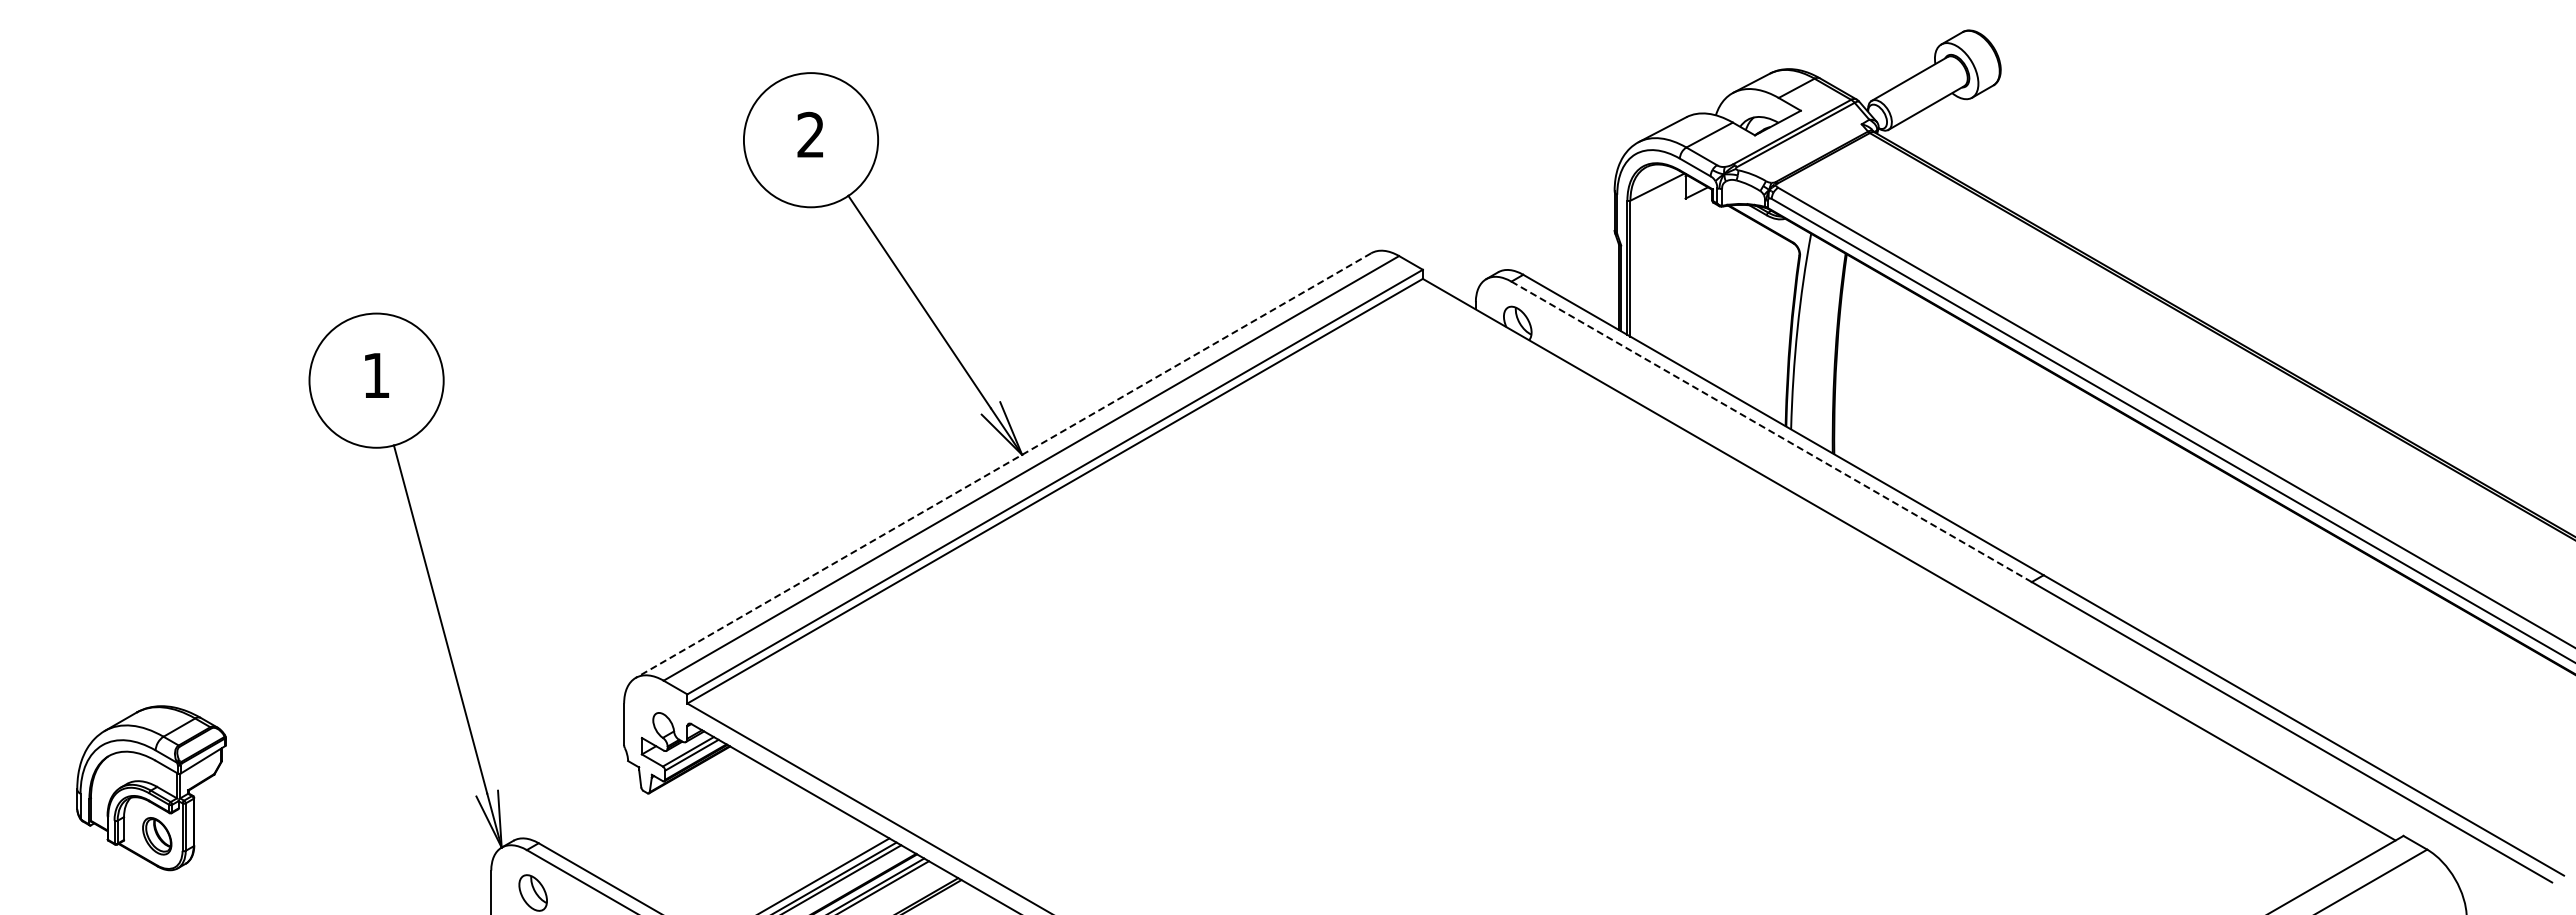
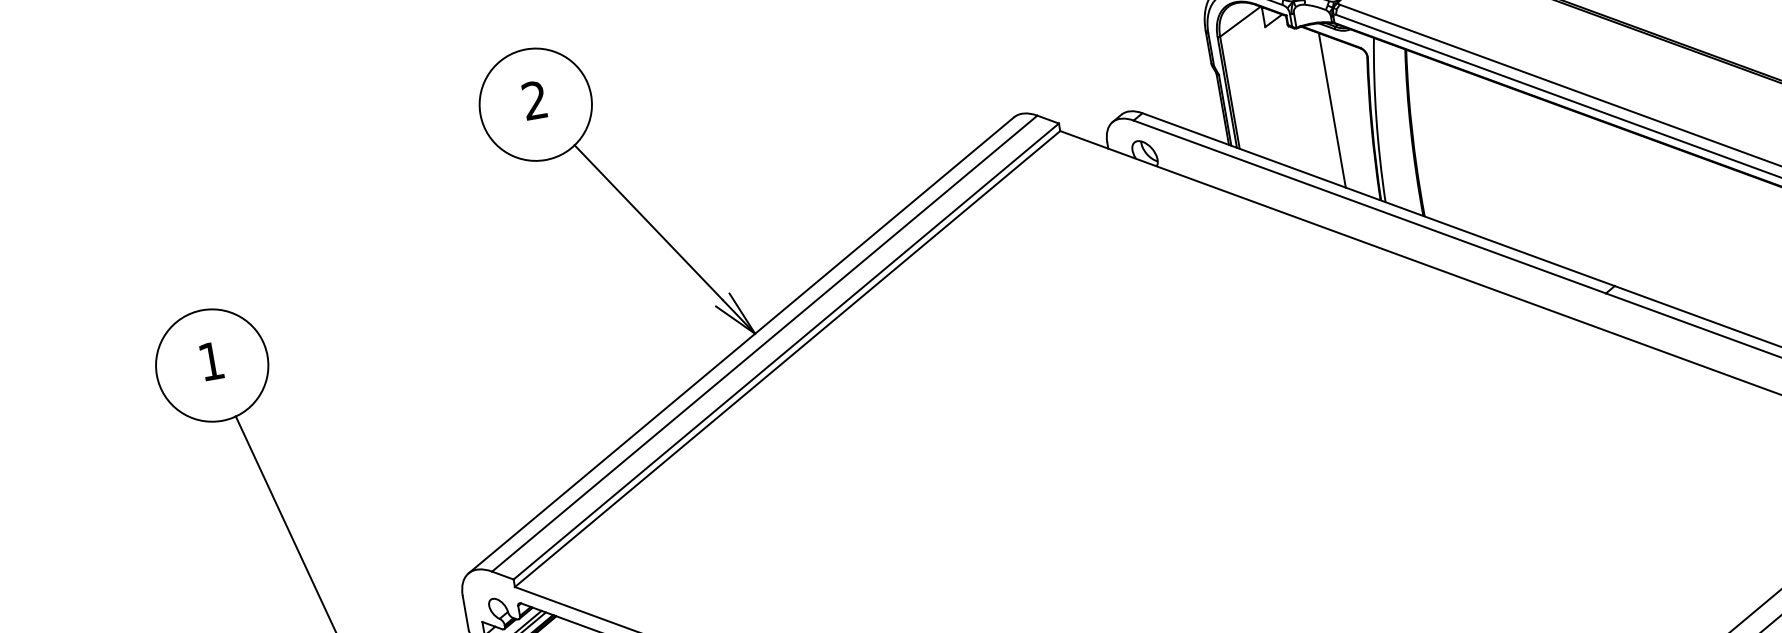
line: (1747, 310) -> (1332, 110), added
line: (1771, 431) -> (1369, 206), dashed -> solid
line: (1003, 465) -> (741, 345), dashed -> solid

